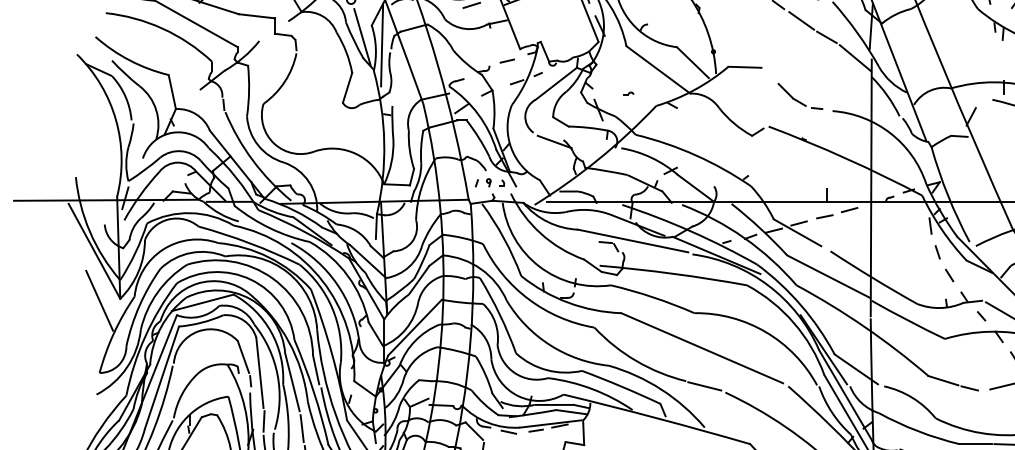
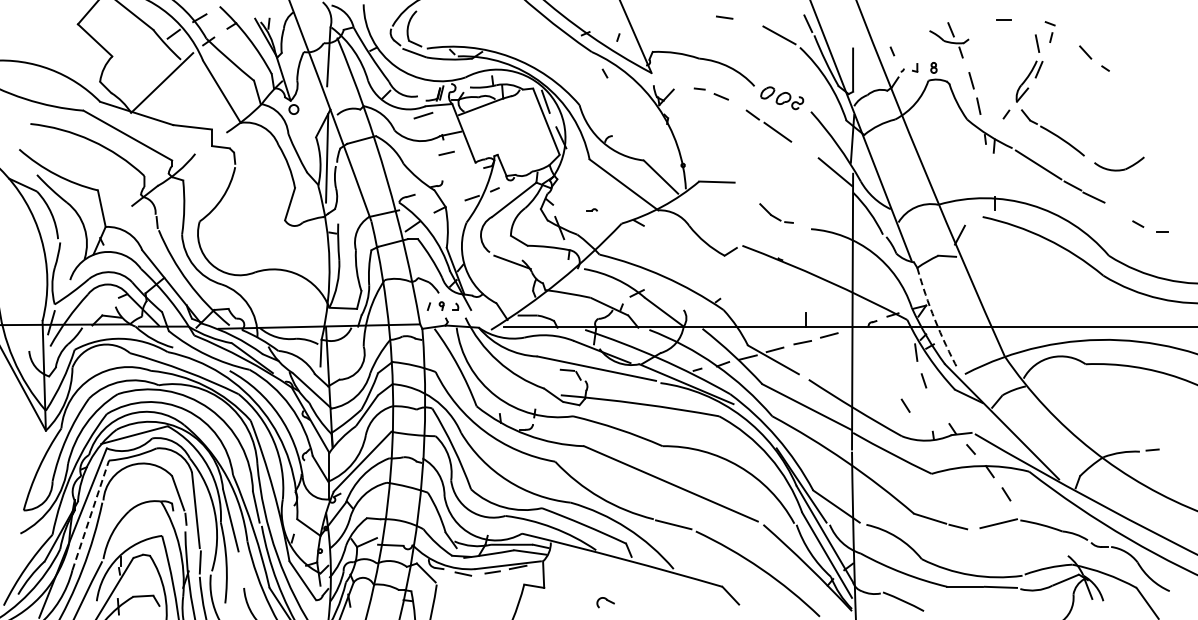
line: (361, 36) -> (305, 149), removed
line: (826, 36) -> (804, 149), removed
line: (507, 60) -> (446, 152), moved
part: (800, 96) -> (776, 213), size x0.7
arc: (948, 195) -> (935, 319), solid -> dashed
line: (949, 275) -> (905, 405), moved
line: (99, 300) -> (23, 432), removed
line: (161, 377) -> (90, 515), solid -> dashed
line: (302, 427) -> (241, 569), removed

